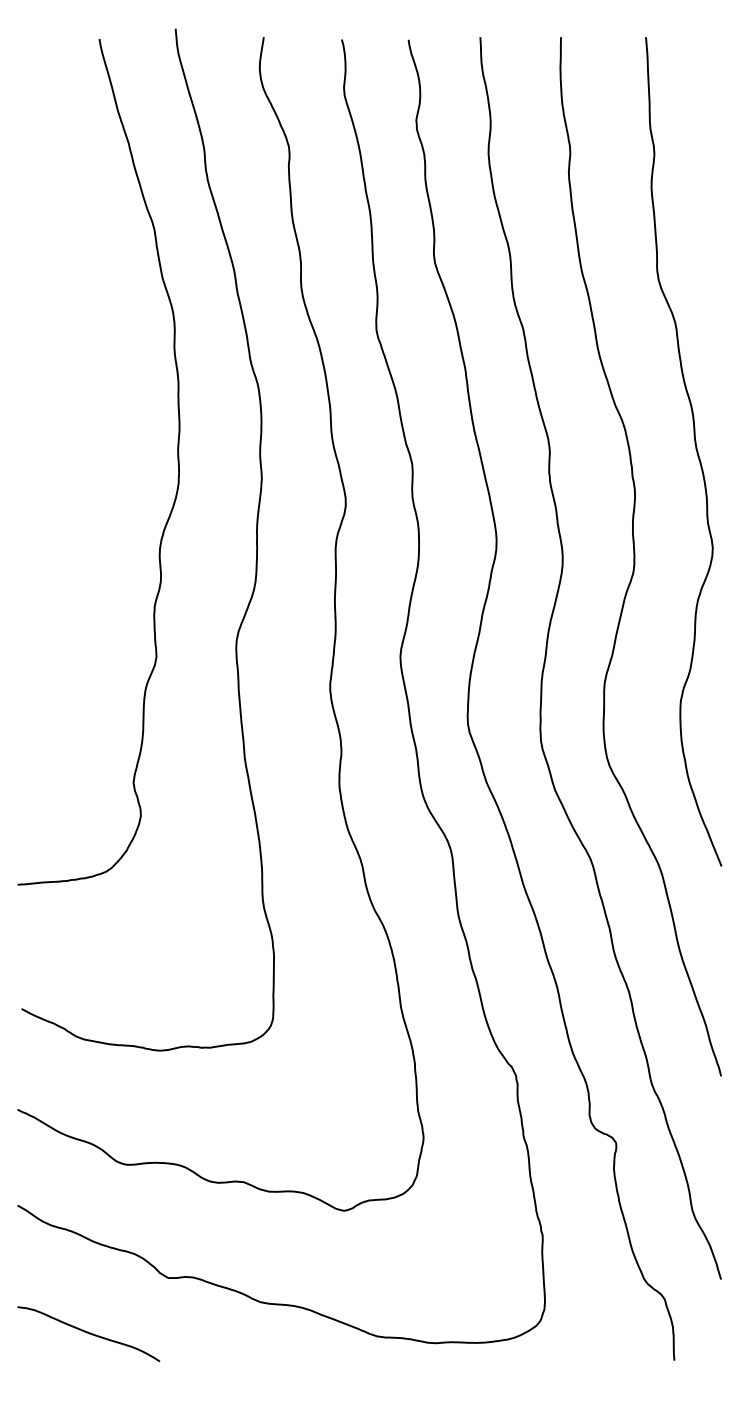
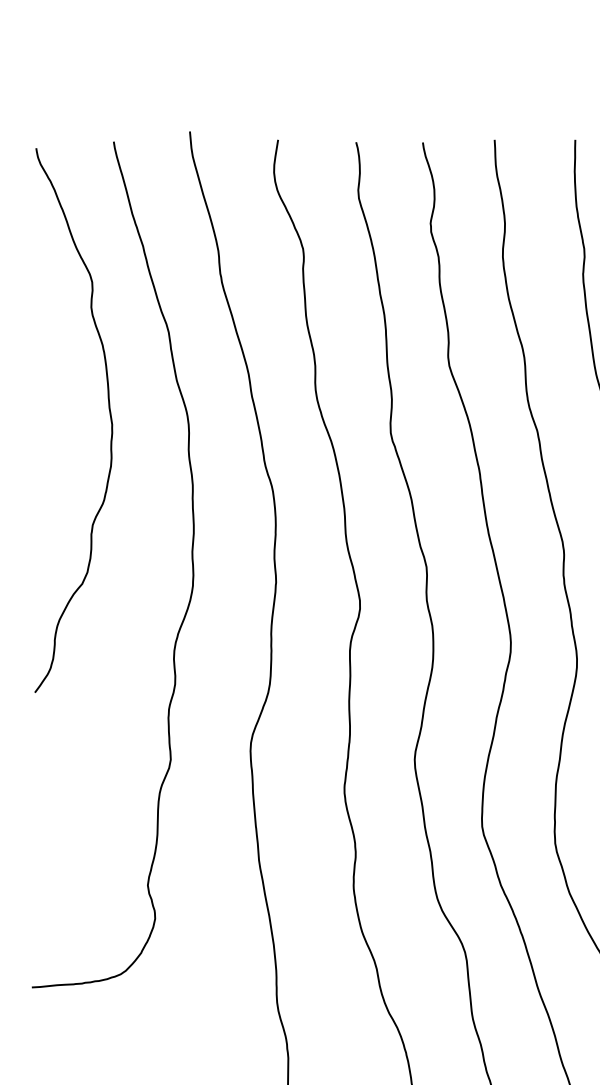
curve: (95, 314) -> (109, 417), added

